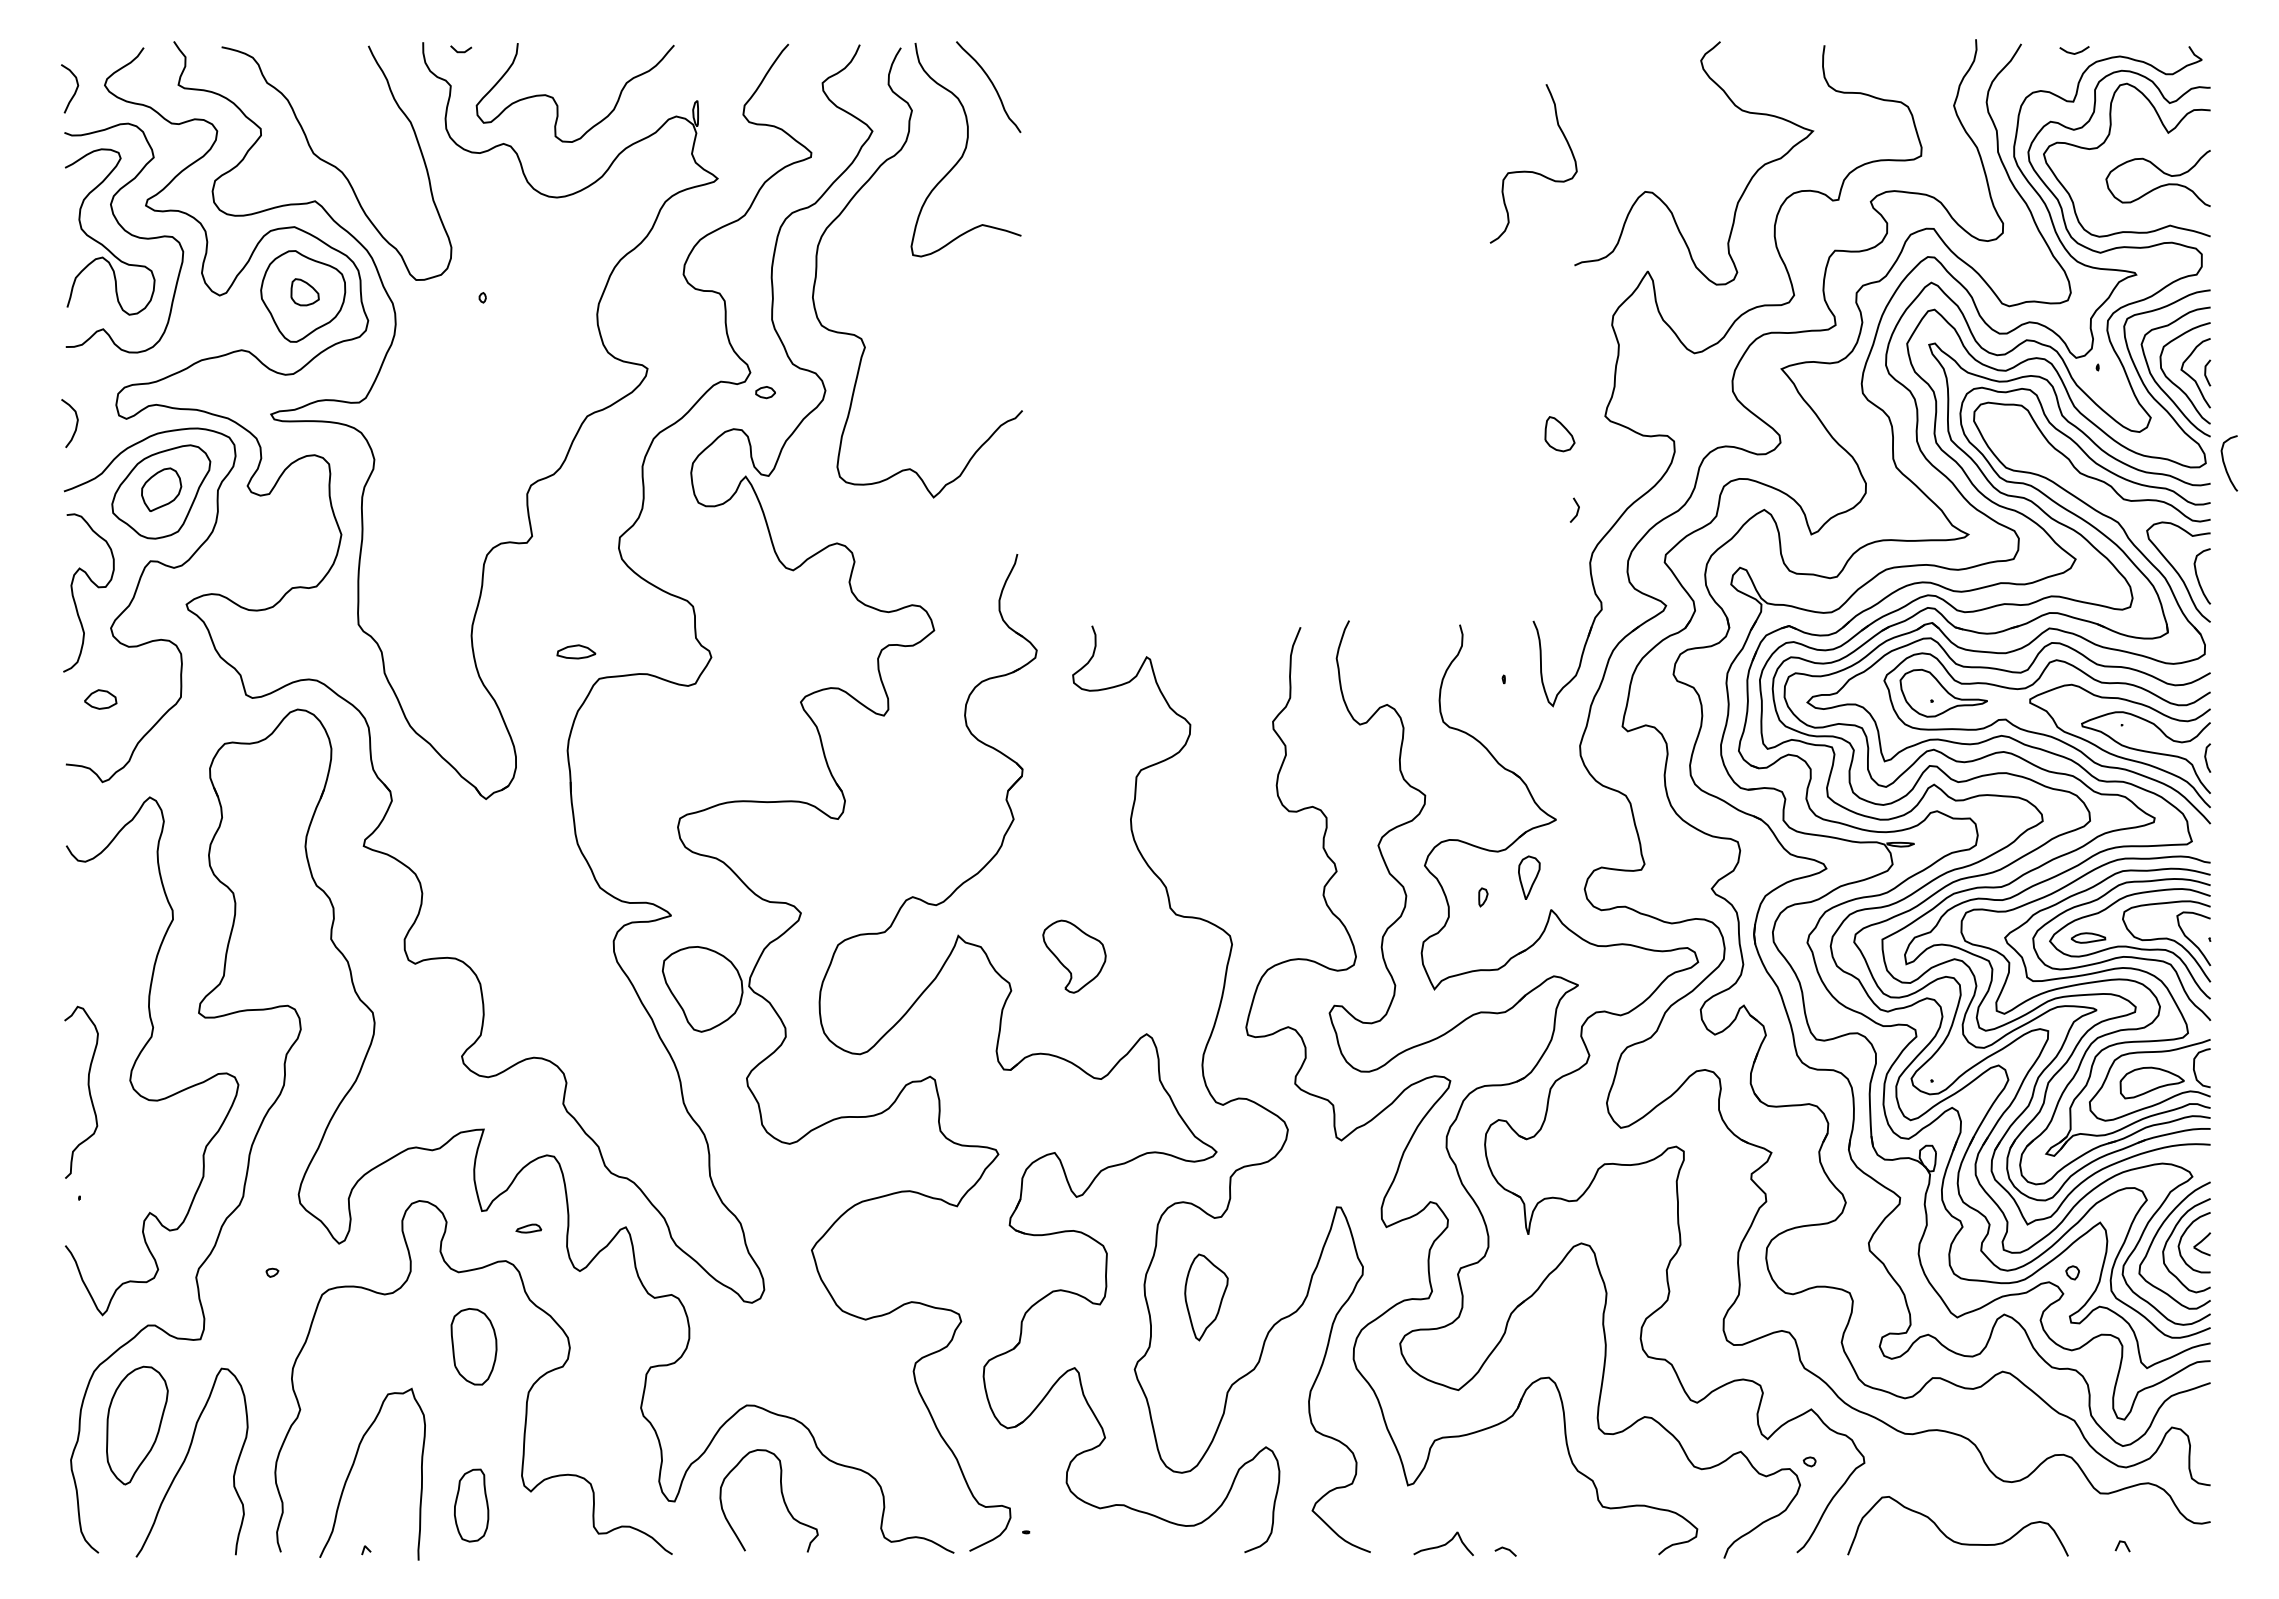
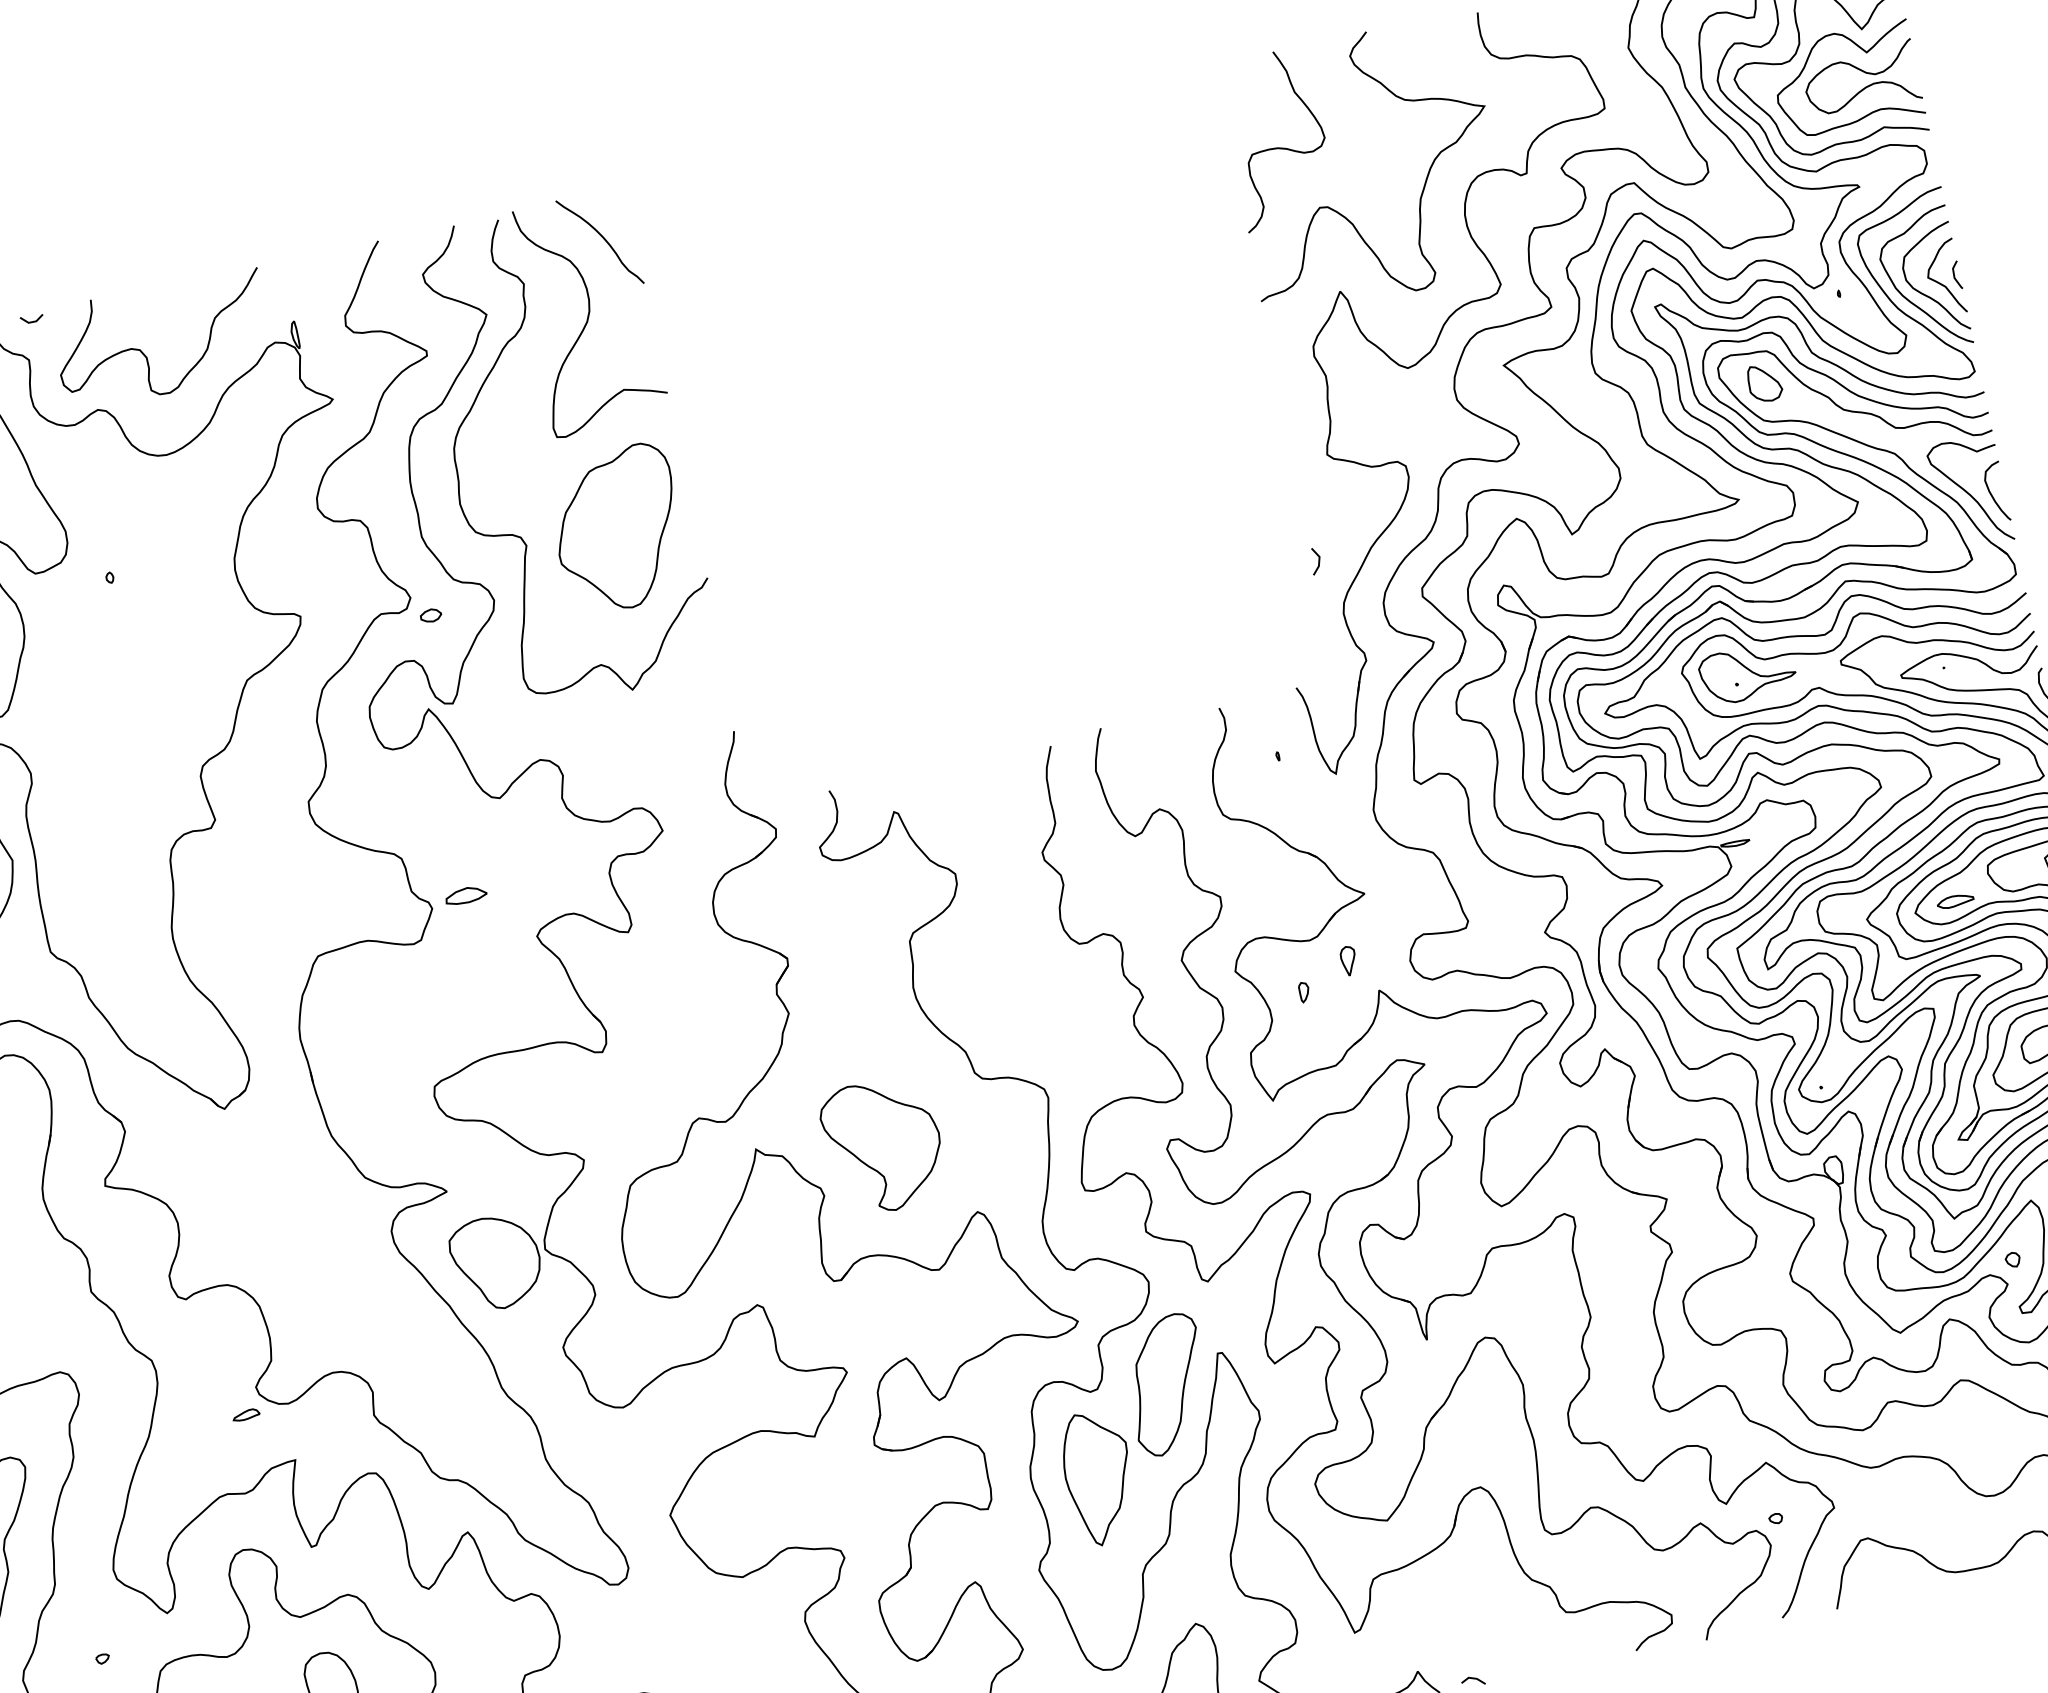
curve: (2166, 154) -> (1864, 52), added
curve: (1533, 171) -> (1278, 147), moved
part: (950, 349) -> (617, 529), added
part: (1559, 434) -> (1764, 383), moved
curve: (2225, 464) -> (1995, 368), removed
part: (576, 651) -> (466, 895), moved
part: (1529, 877) -> (1349, 960), size x0.62
part: (1074, 956) -> (883, 1145), size x1.67
part: (1285, 1225) -> (1167, 1384), added
part: (528, 1228) -> (245, 1415), moved
part: (1206, 1297) -> (1099, 1478), size x1.43

